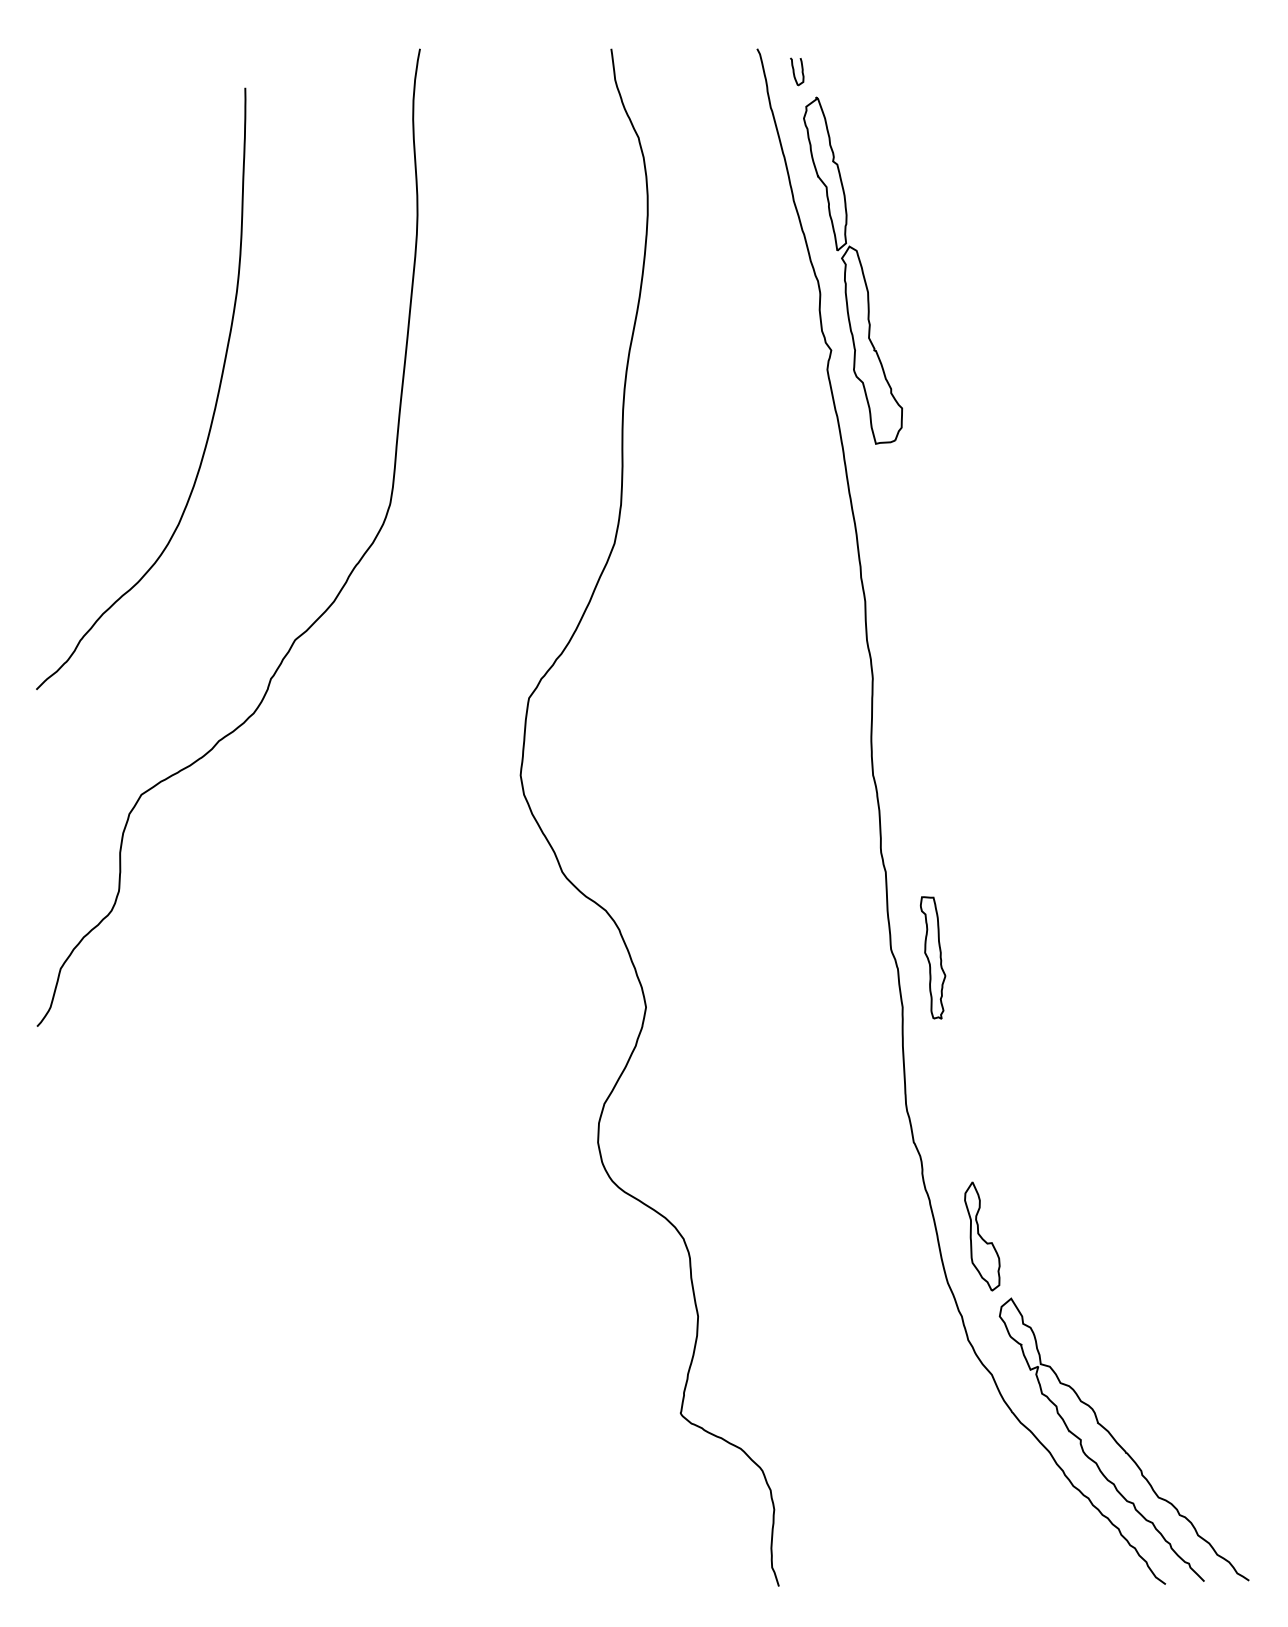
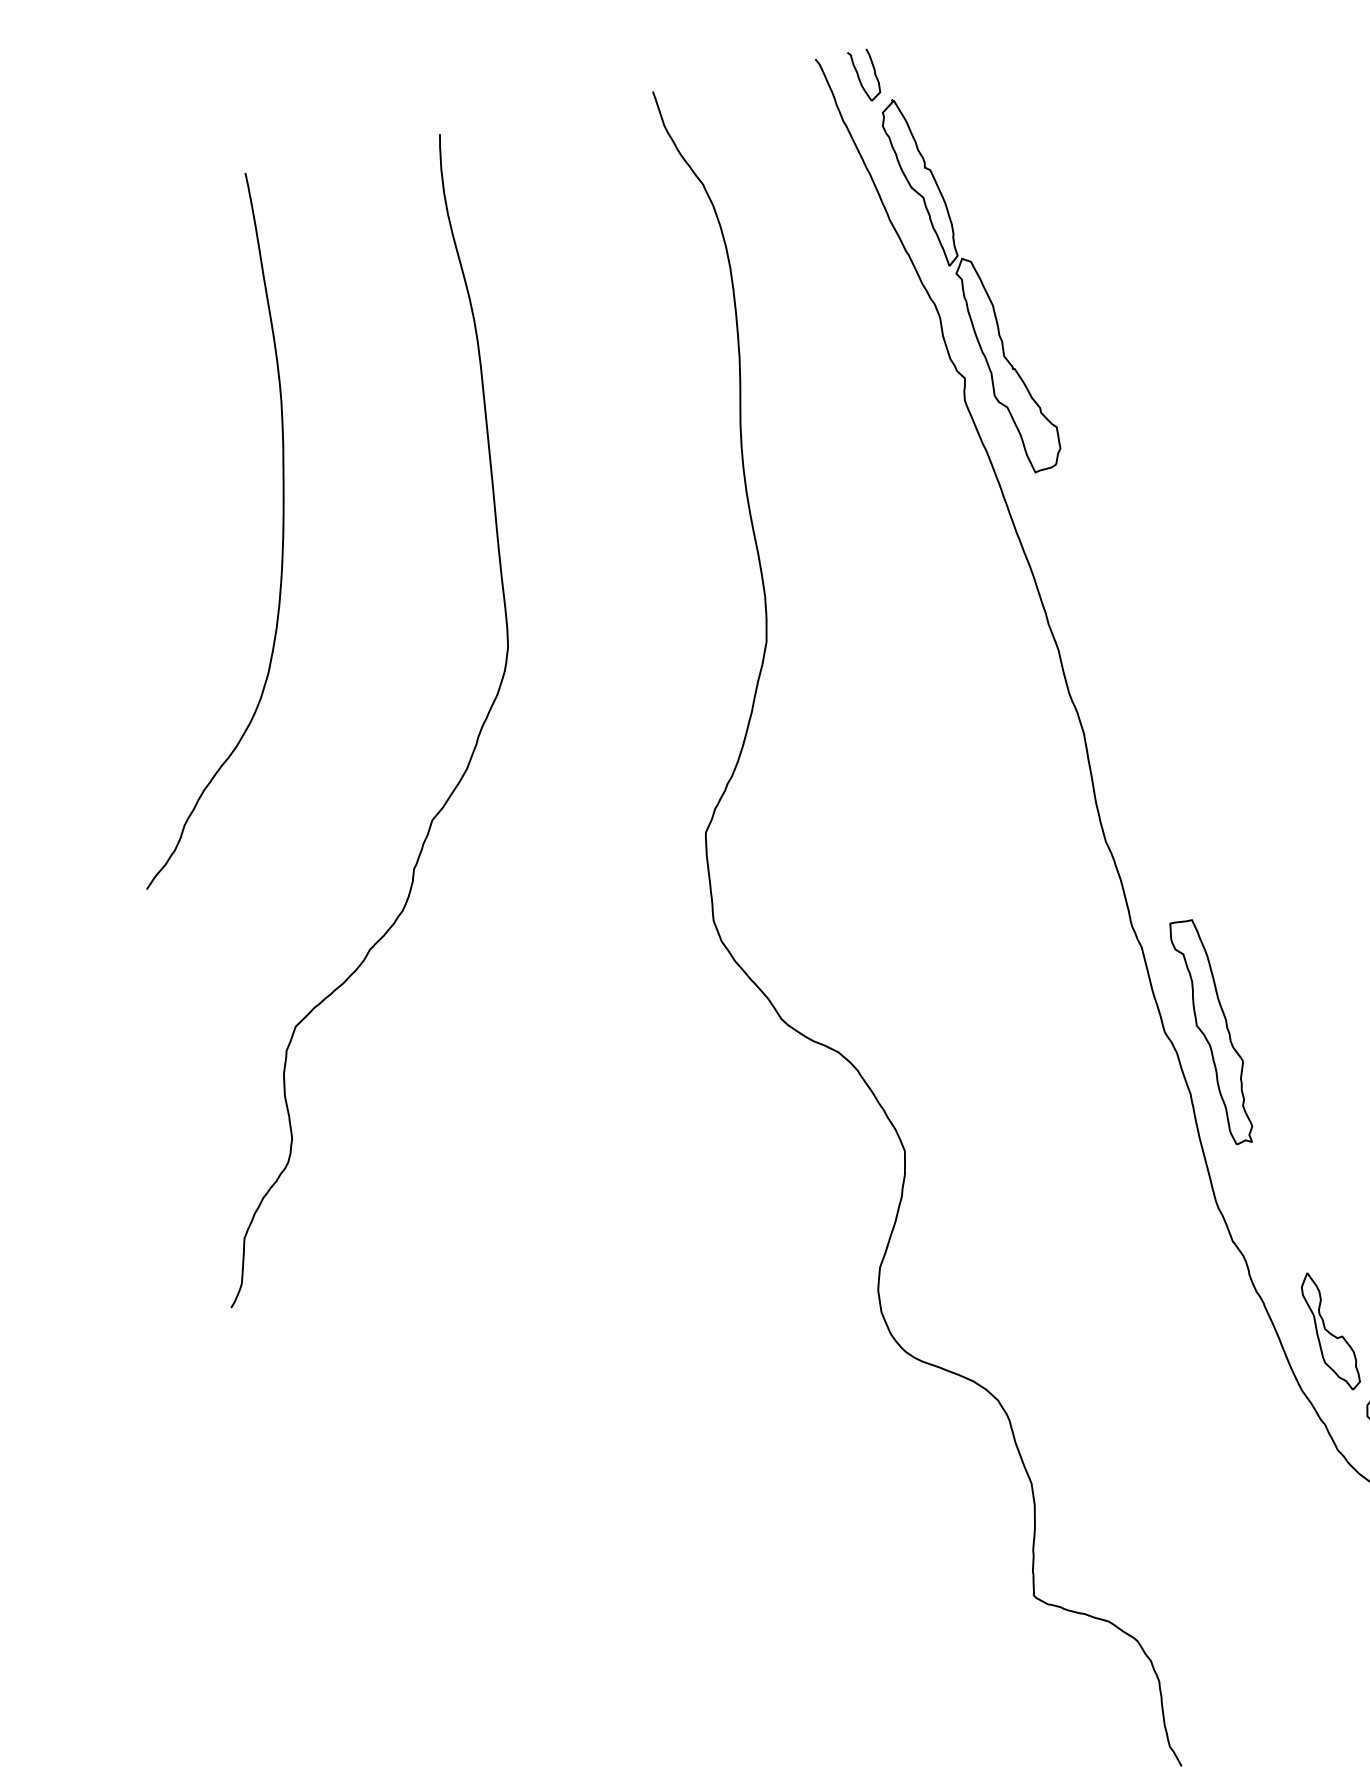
part: (796, 71) -> (864, 75), size x1.67
curve: (215, 401) -> (281, 528), moved
part: (932, 957) -> (1212, 1031), size x1.67

